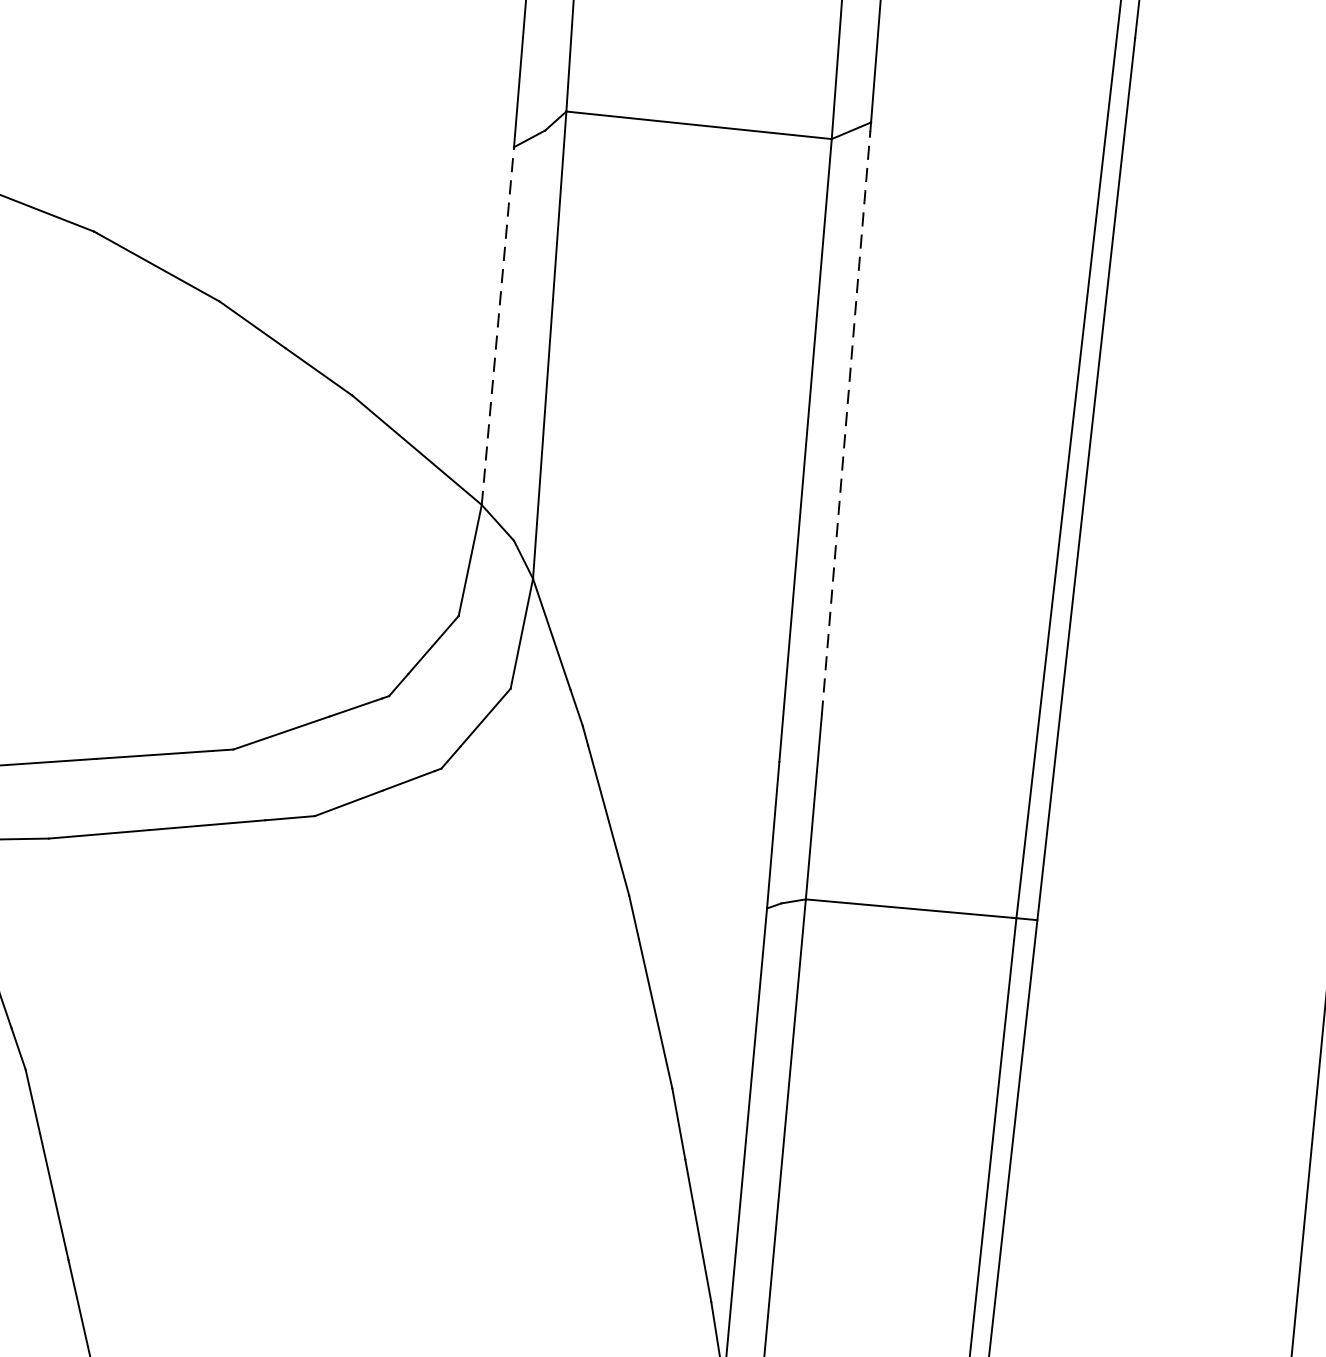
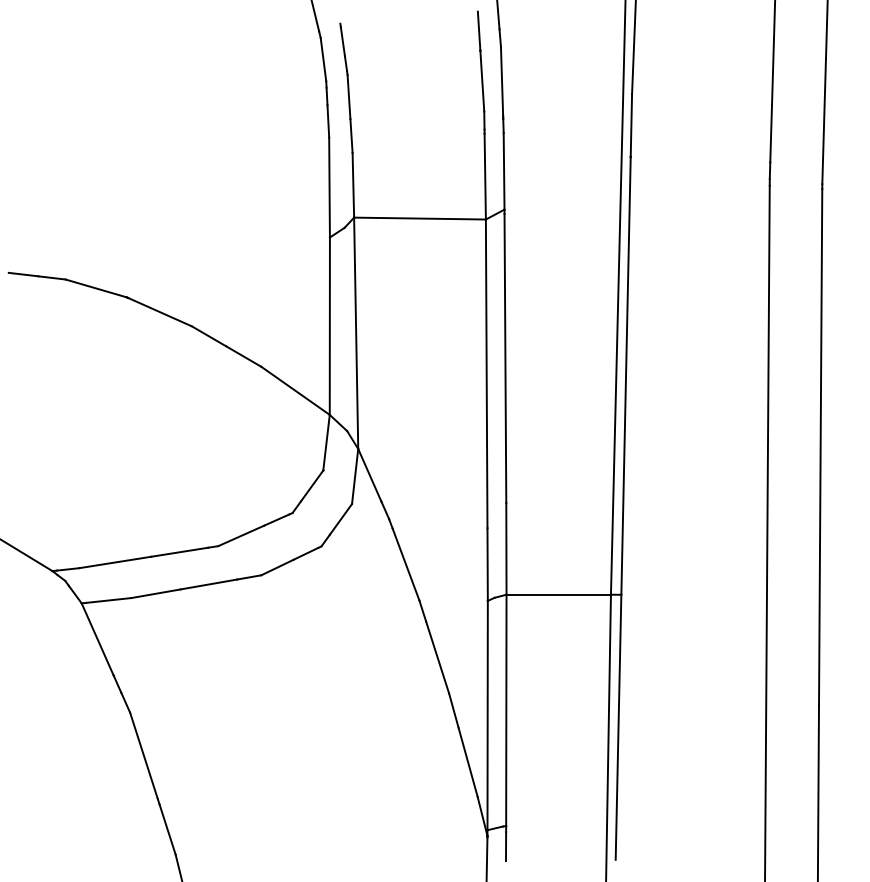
line: (497, 326) -> (329, 326), dashed -> solid
line: (846, 422) -> (505, 358), dashed -> solid

